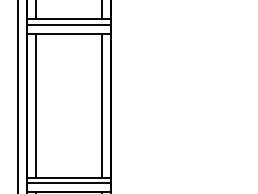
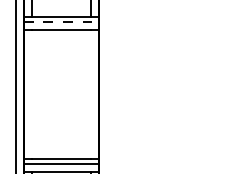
line: (68, 25) -> (61, 22), solid -> dashed
line: (35, 105) -> (31, 94), removed
line: (102, 105) -> (91, 94), removed

